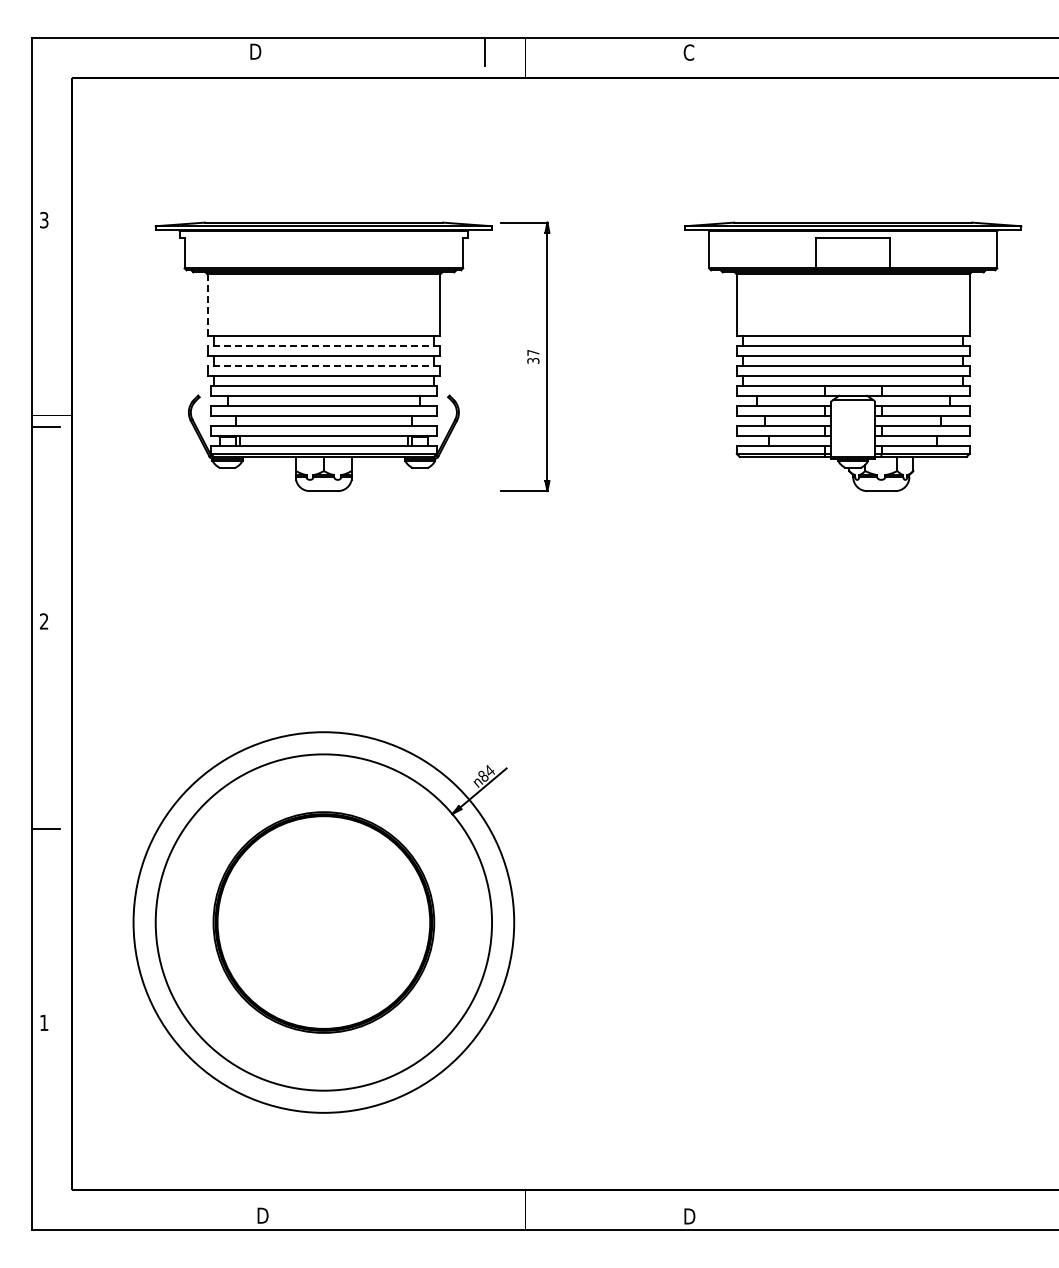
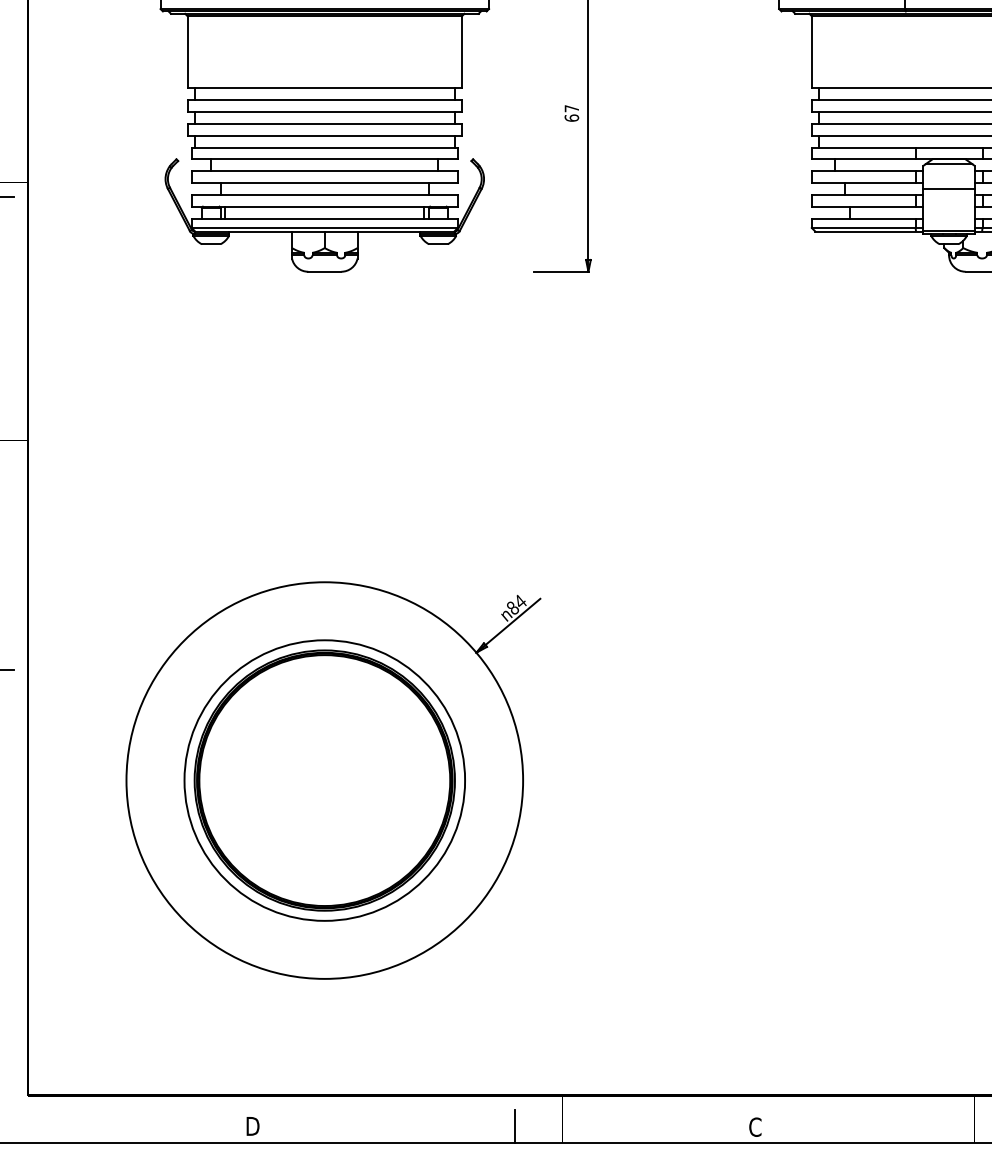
line: (207, 305) -> (187, 52), dashed -> solid
line: (323, 345) -> (324, 100), dashed -> solid
text: (533, 360) -> (572, 117), 37 -> 67
line: (323, 365) -> (324, 123), dashed -> solid
line: (853, 420) -> (949, 188), added
circle: (323, 922) -> (324, 780), size x0.62
line: (485, 1215) -> (515, 1126), added
text: (689, 1216) -> (756, 1127), D -> C

